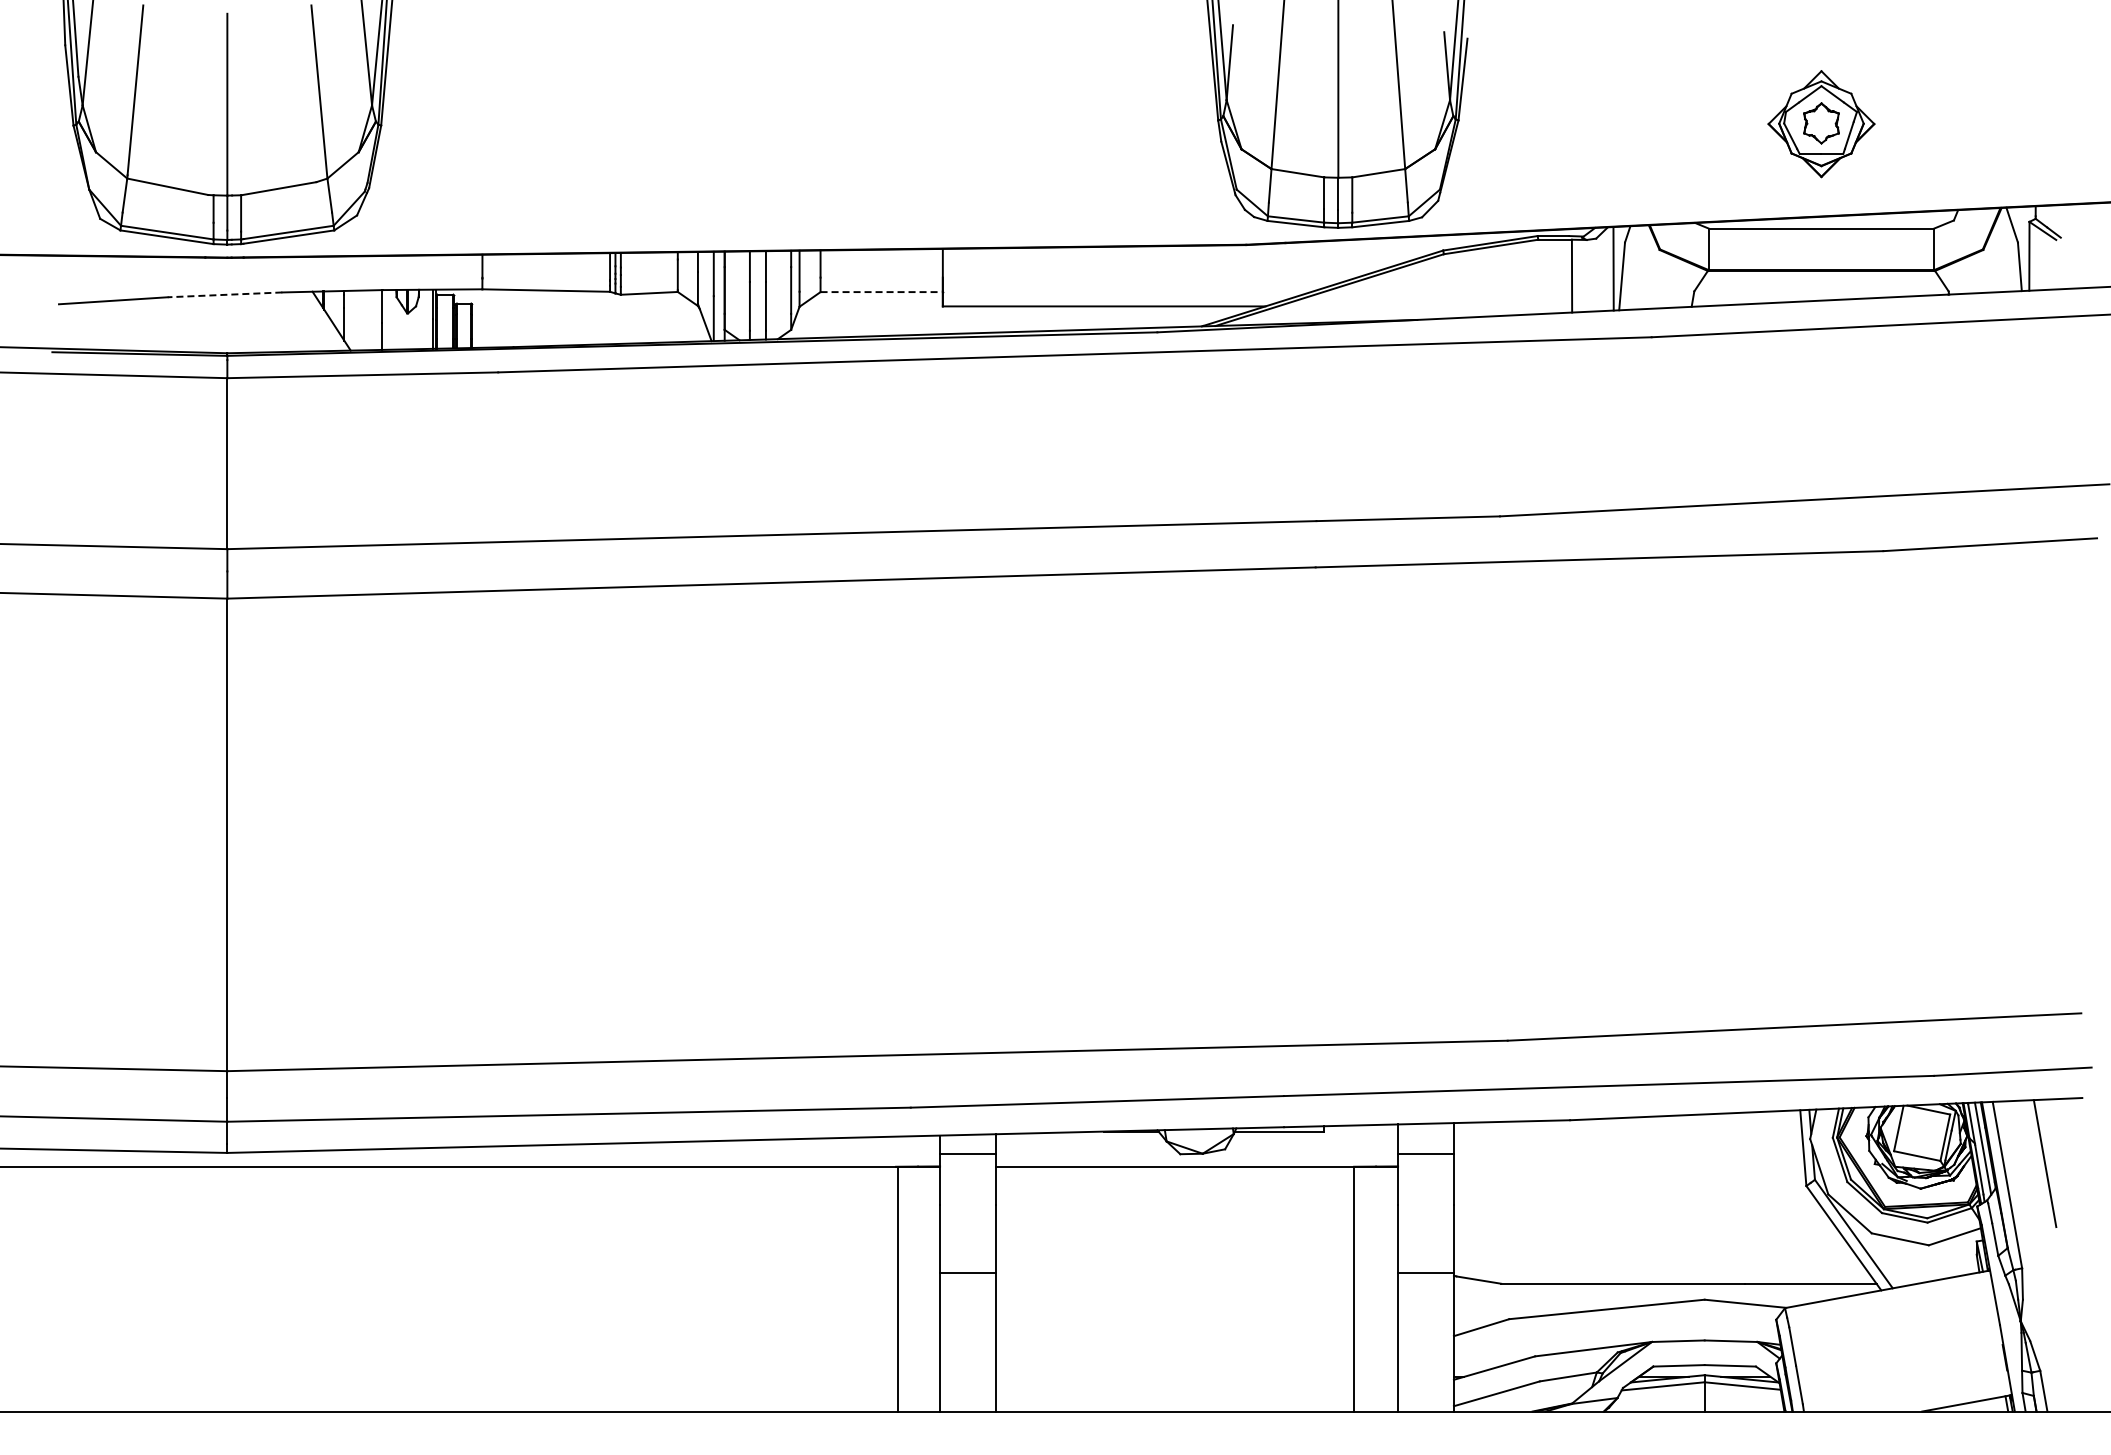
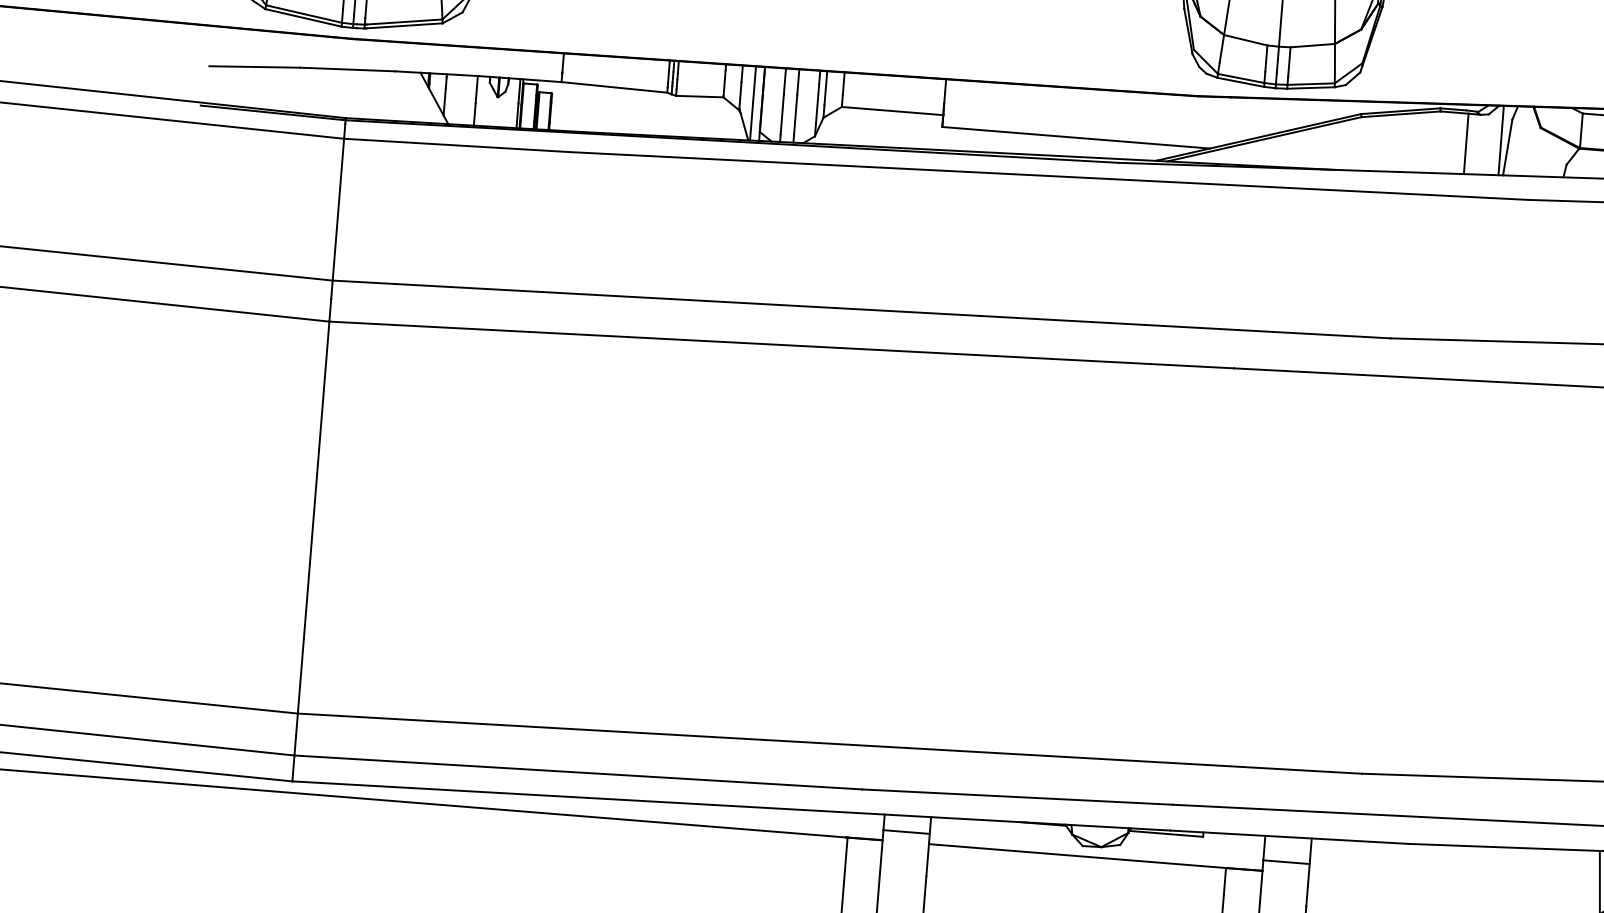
line: (882, 292) -> (893, 111), dashed -> solid
line: (224, 294) -> (347, 69), dashed -> solid

